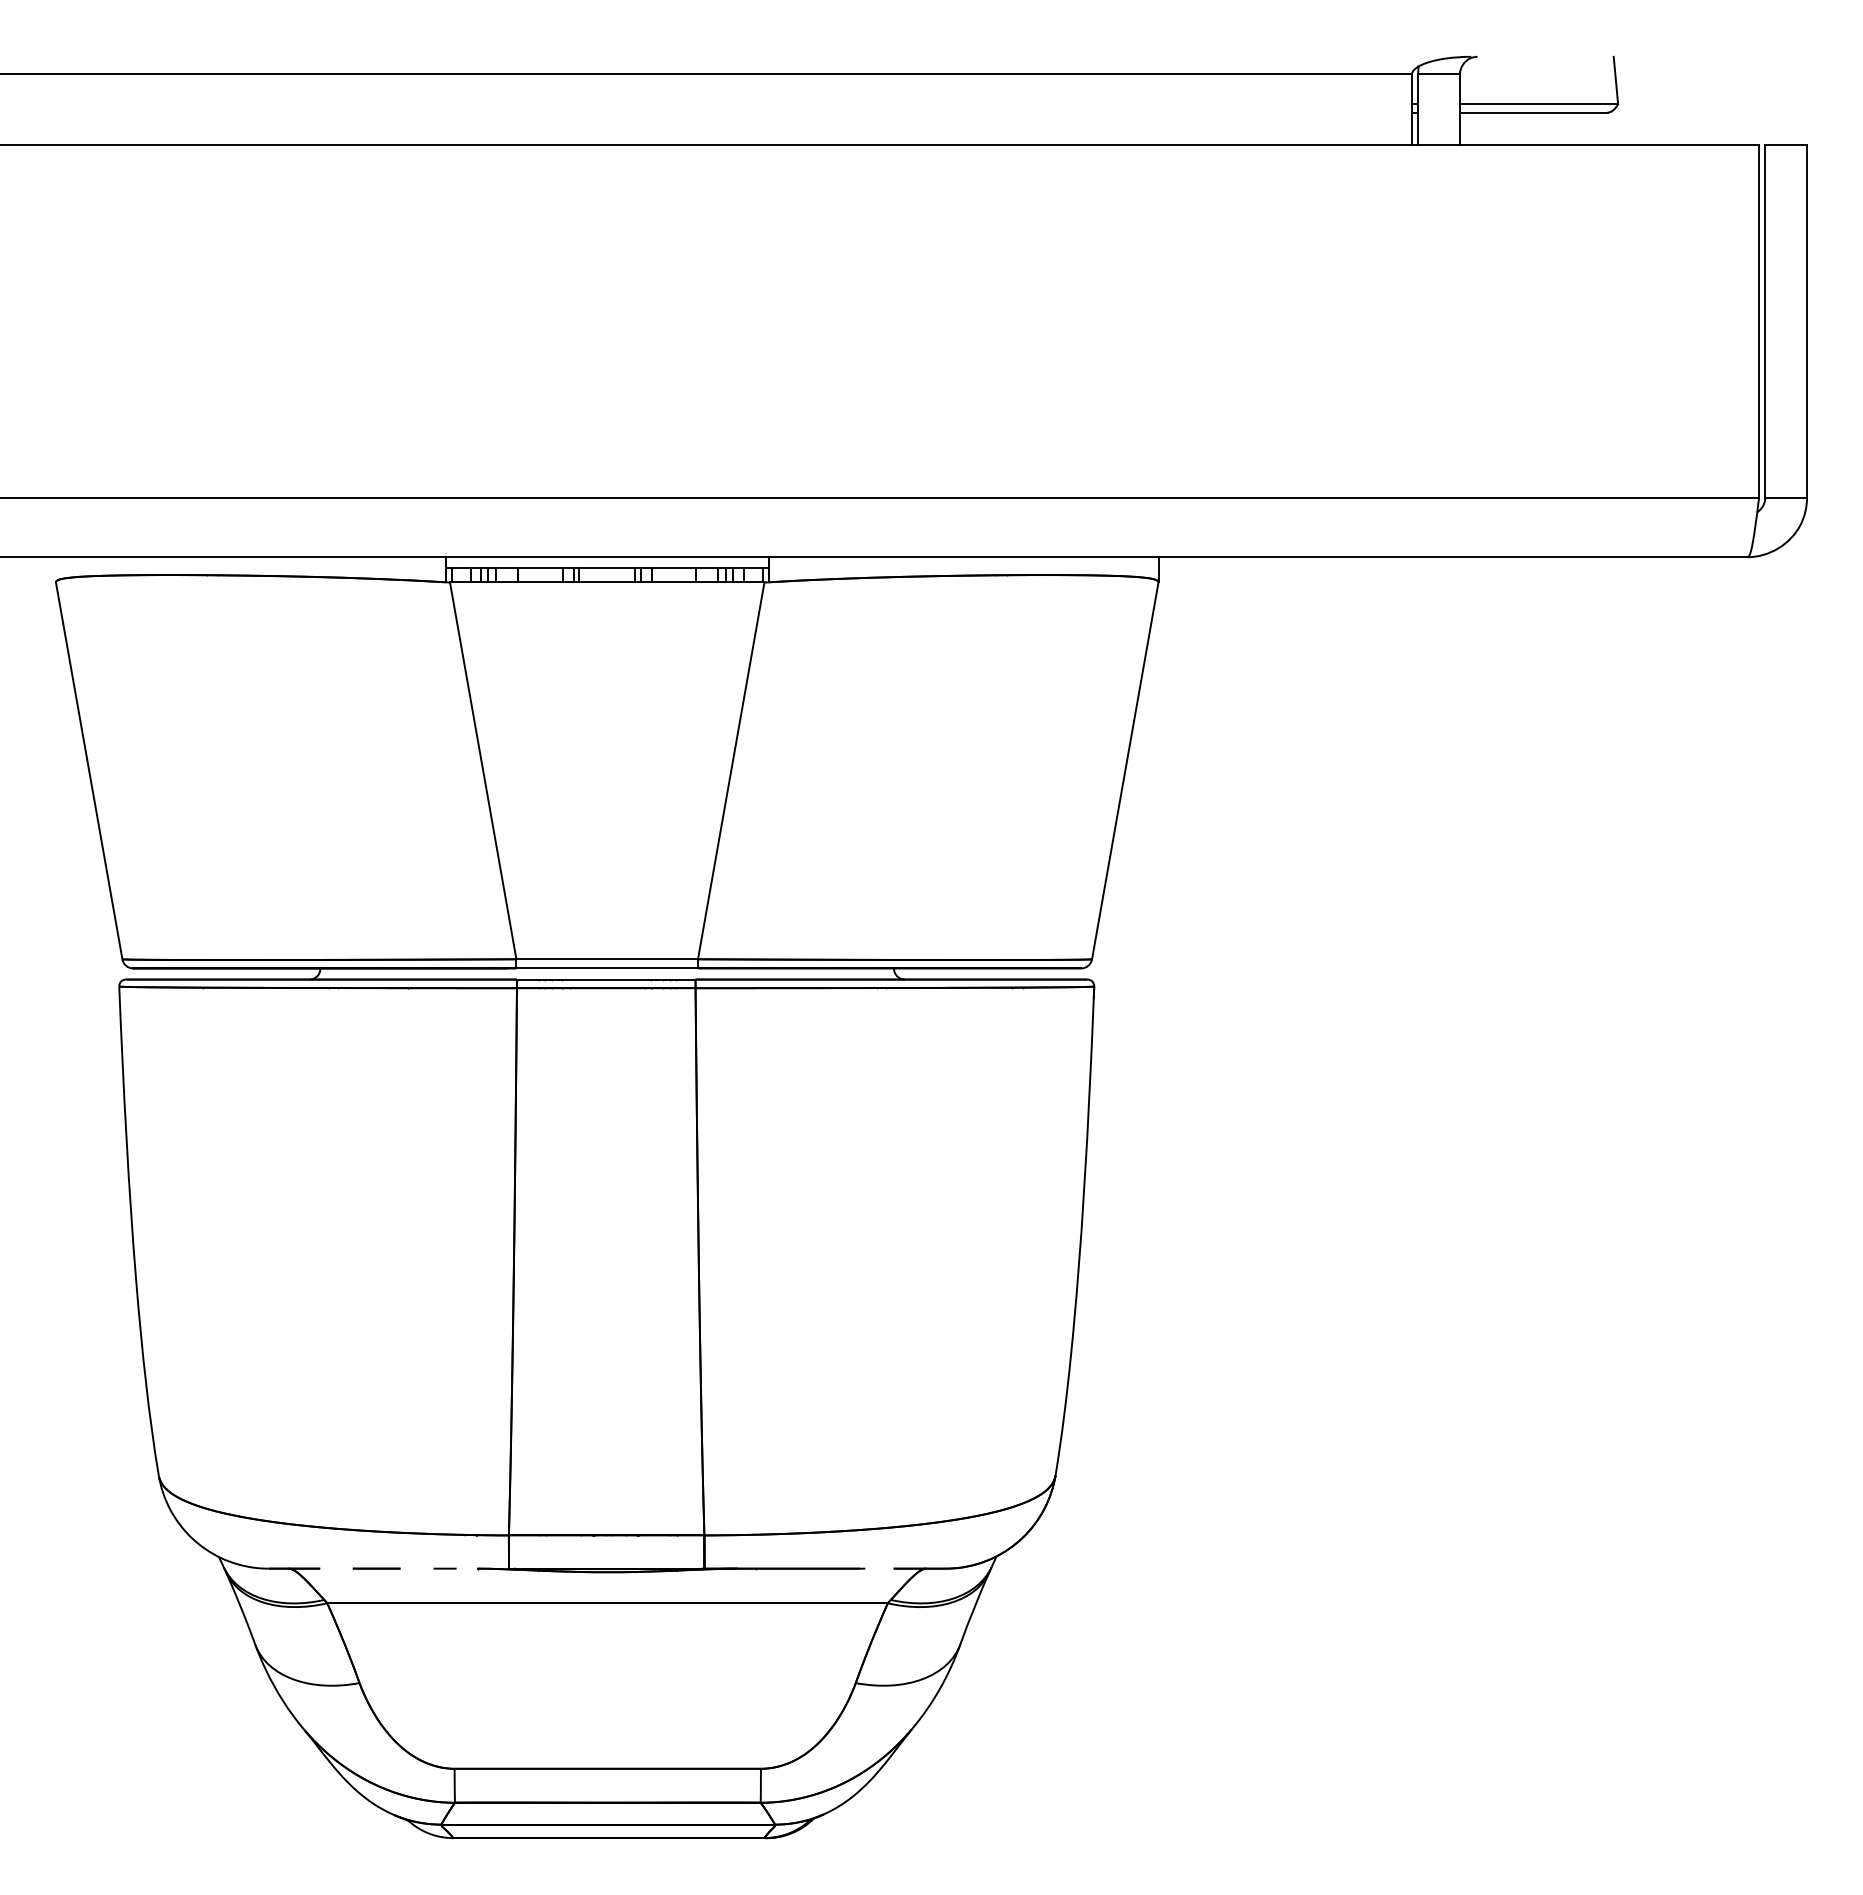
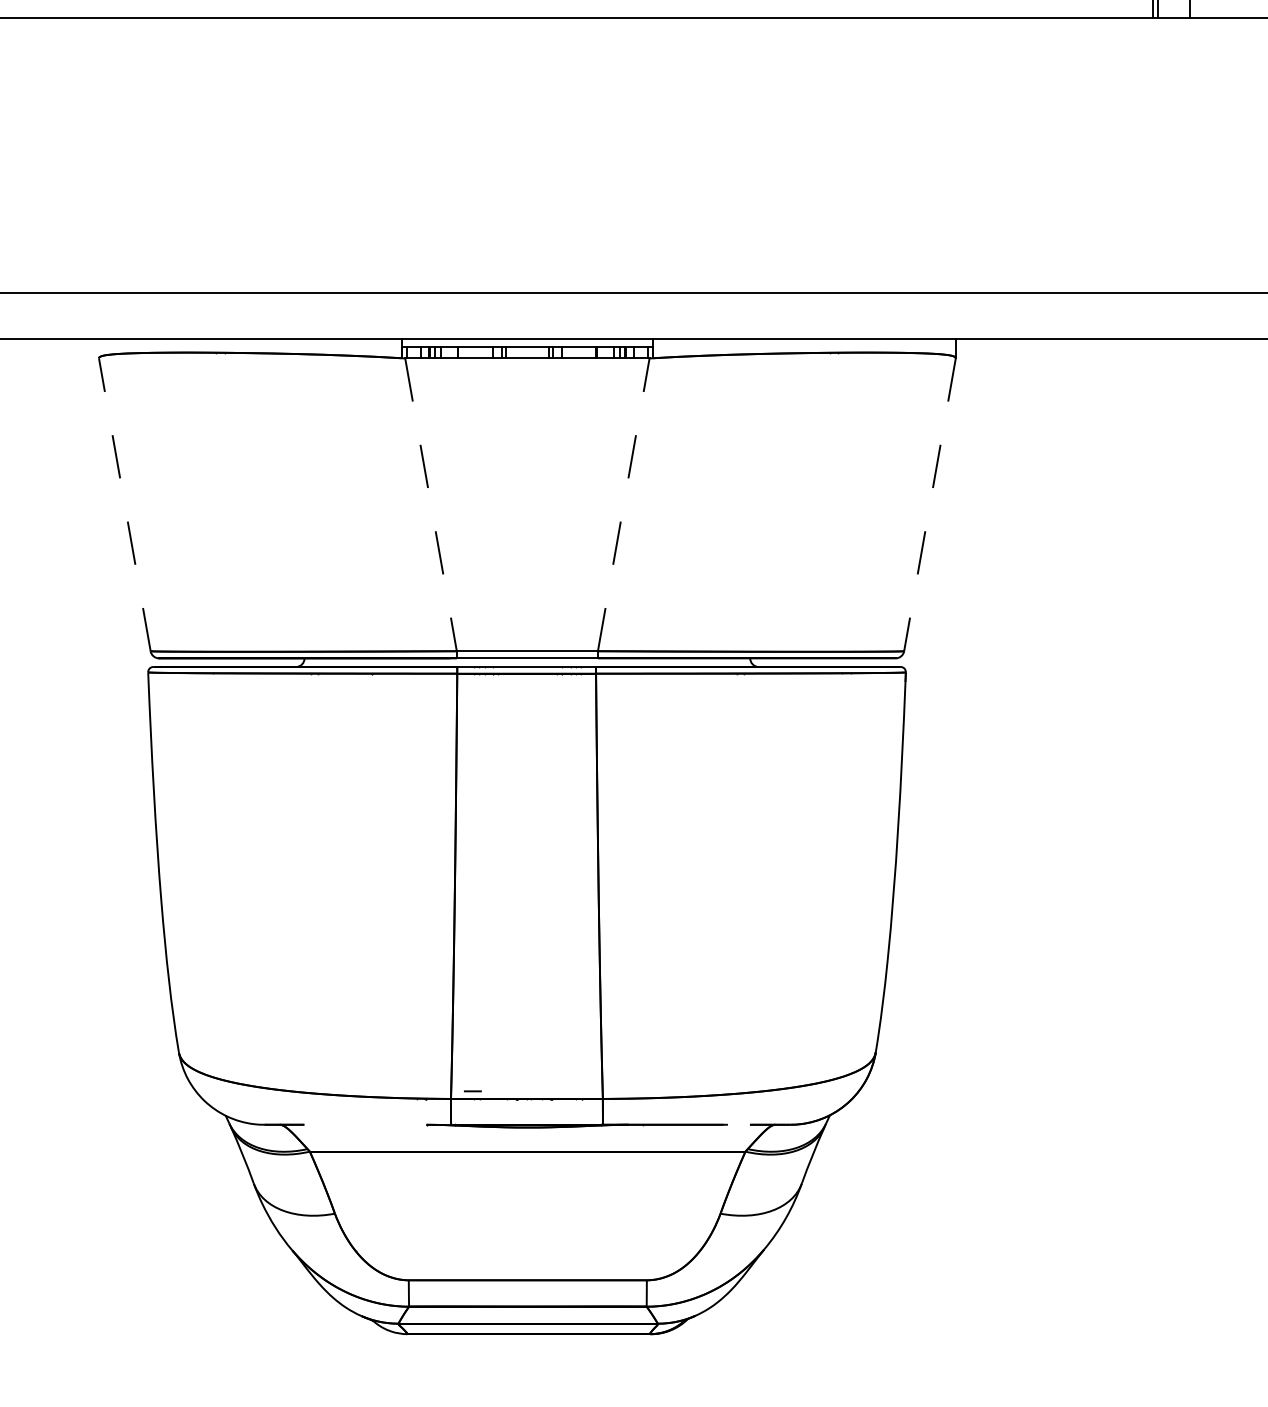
line: (89, 770) -> (125, 504), solid -> dashed
line: (731, 770) -> (623, 504), solid -> dashed
line: (483, 771) -> (431, 505), solid -> dashed
line: (1125, 771) -> (930, 505), solid -> dashed
line: (376, 1568) -> (348, 1124), removed
line: (444, 1568) -> (472, 1091), moved

